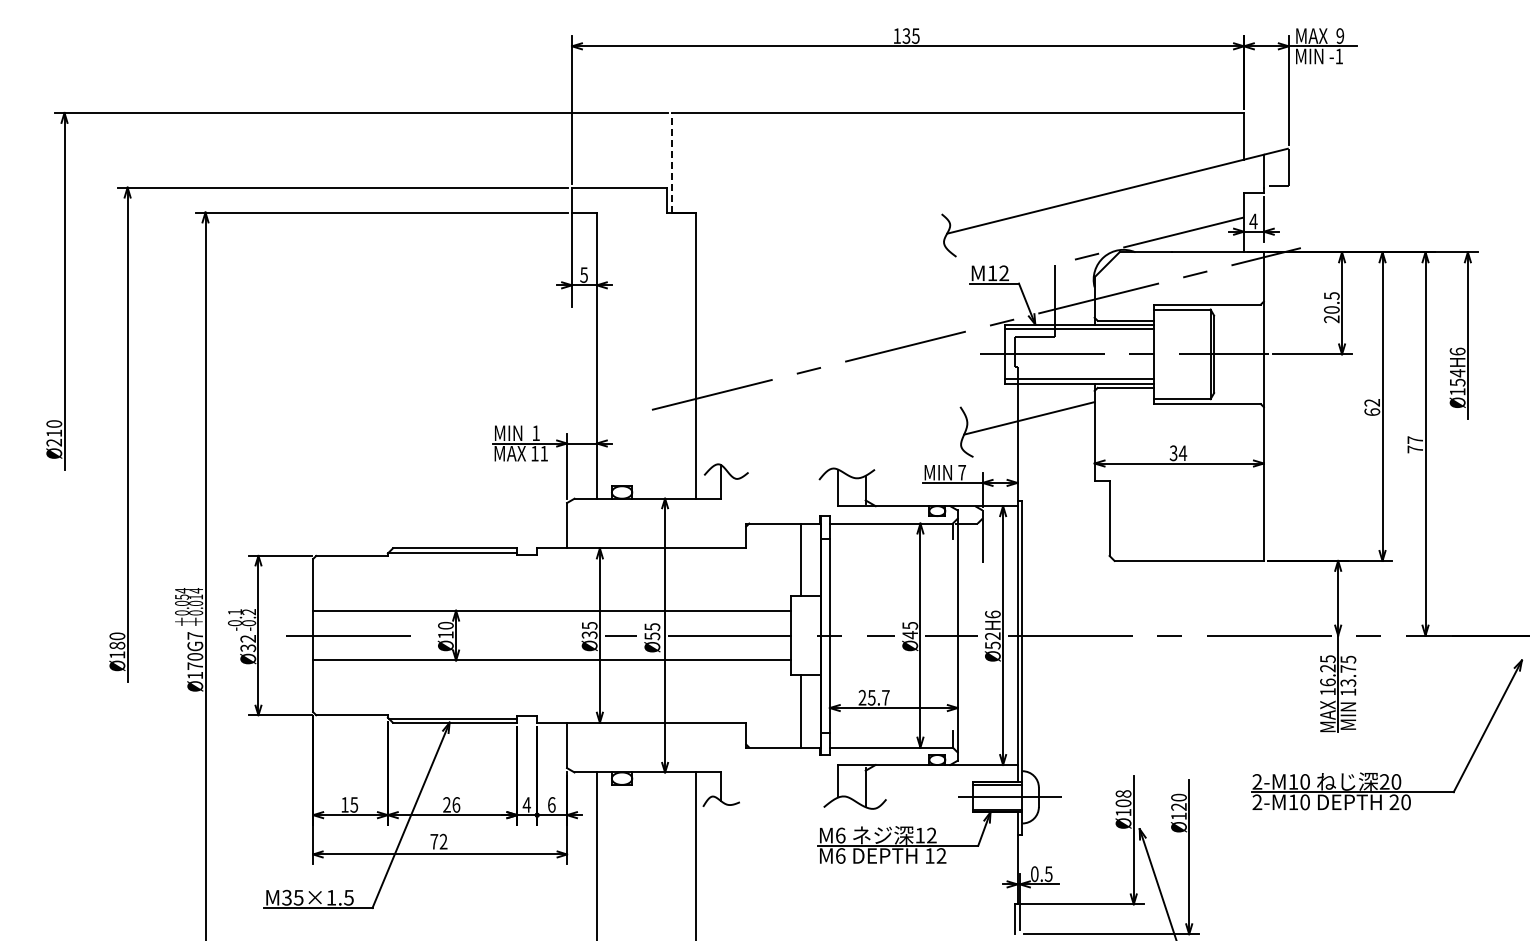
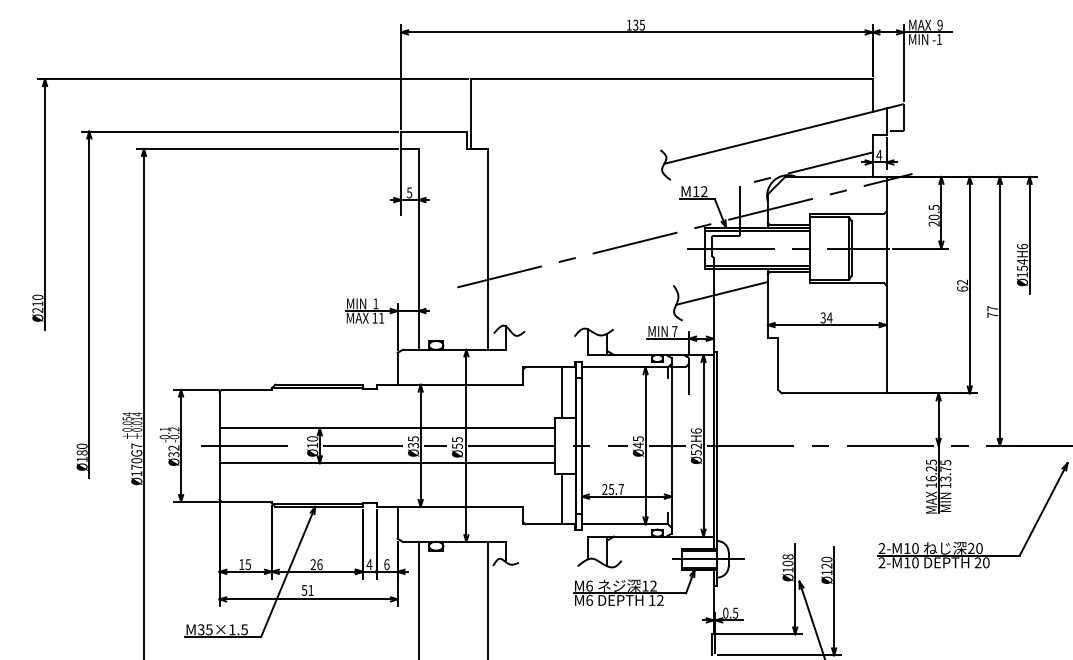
line: (671, 162) -> (470, 113), dashed -> solid
line: (517, 635) -> (362, 445), added
text: (438, 841) -> (307, 590), 72 -> 51

